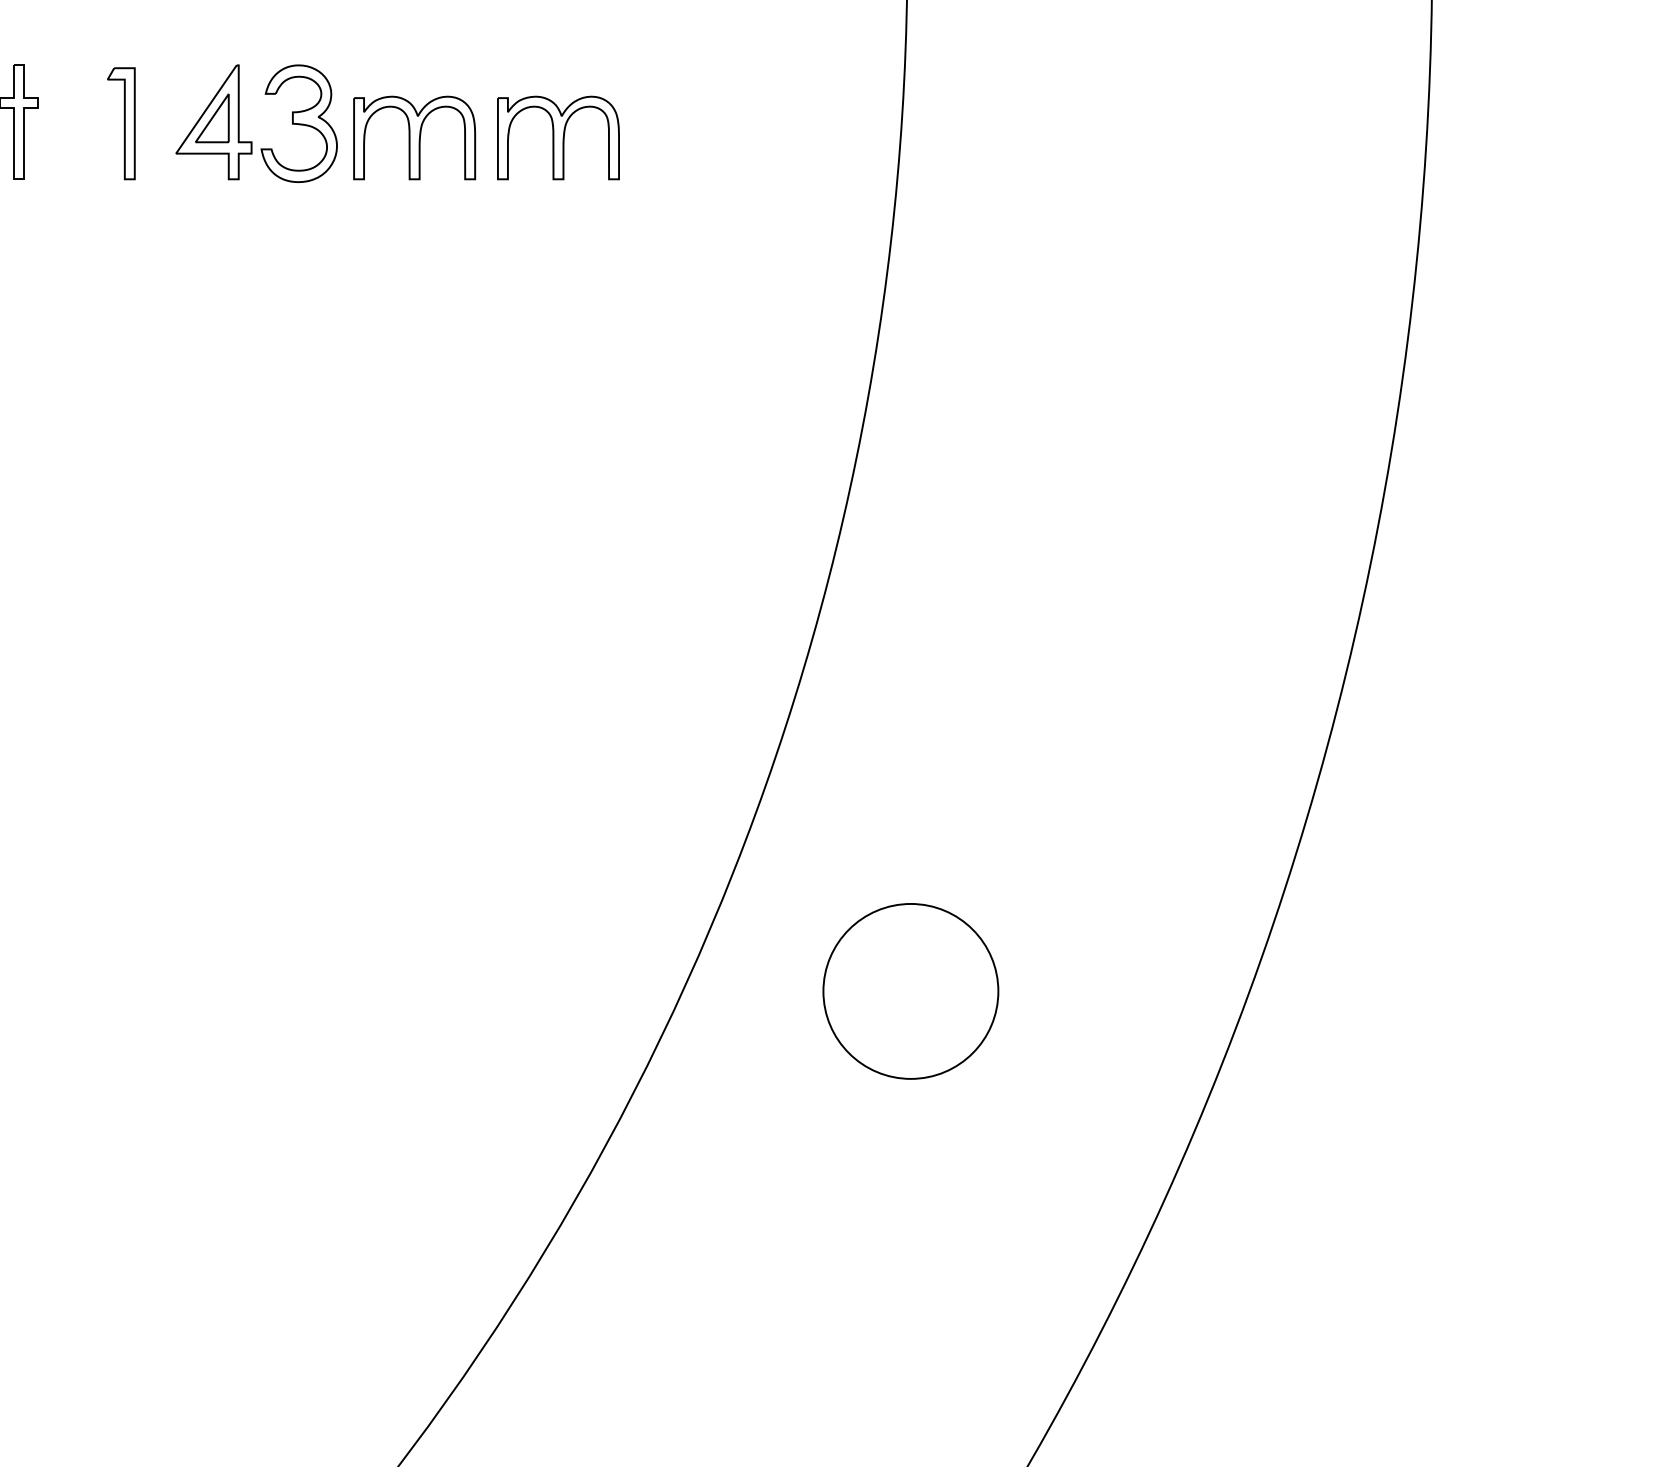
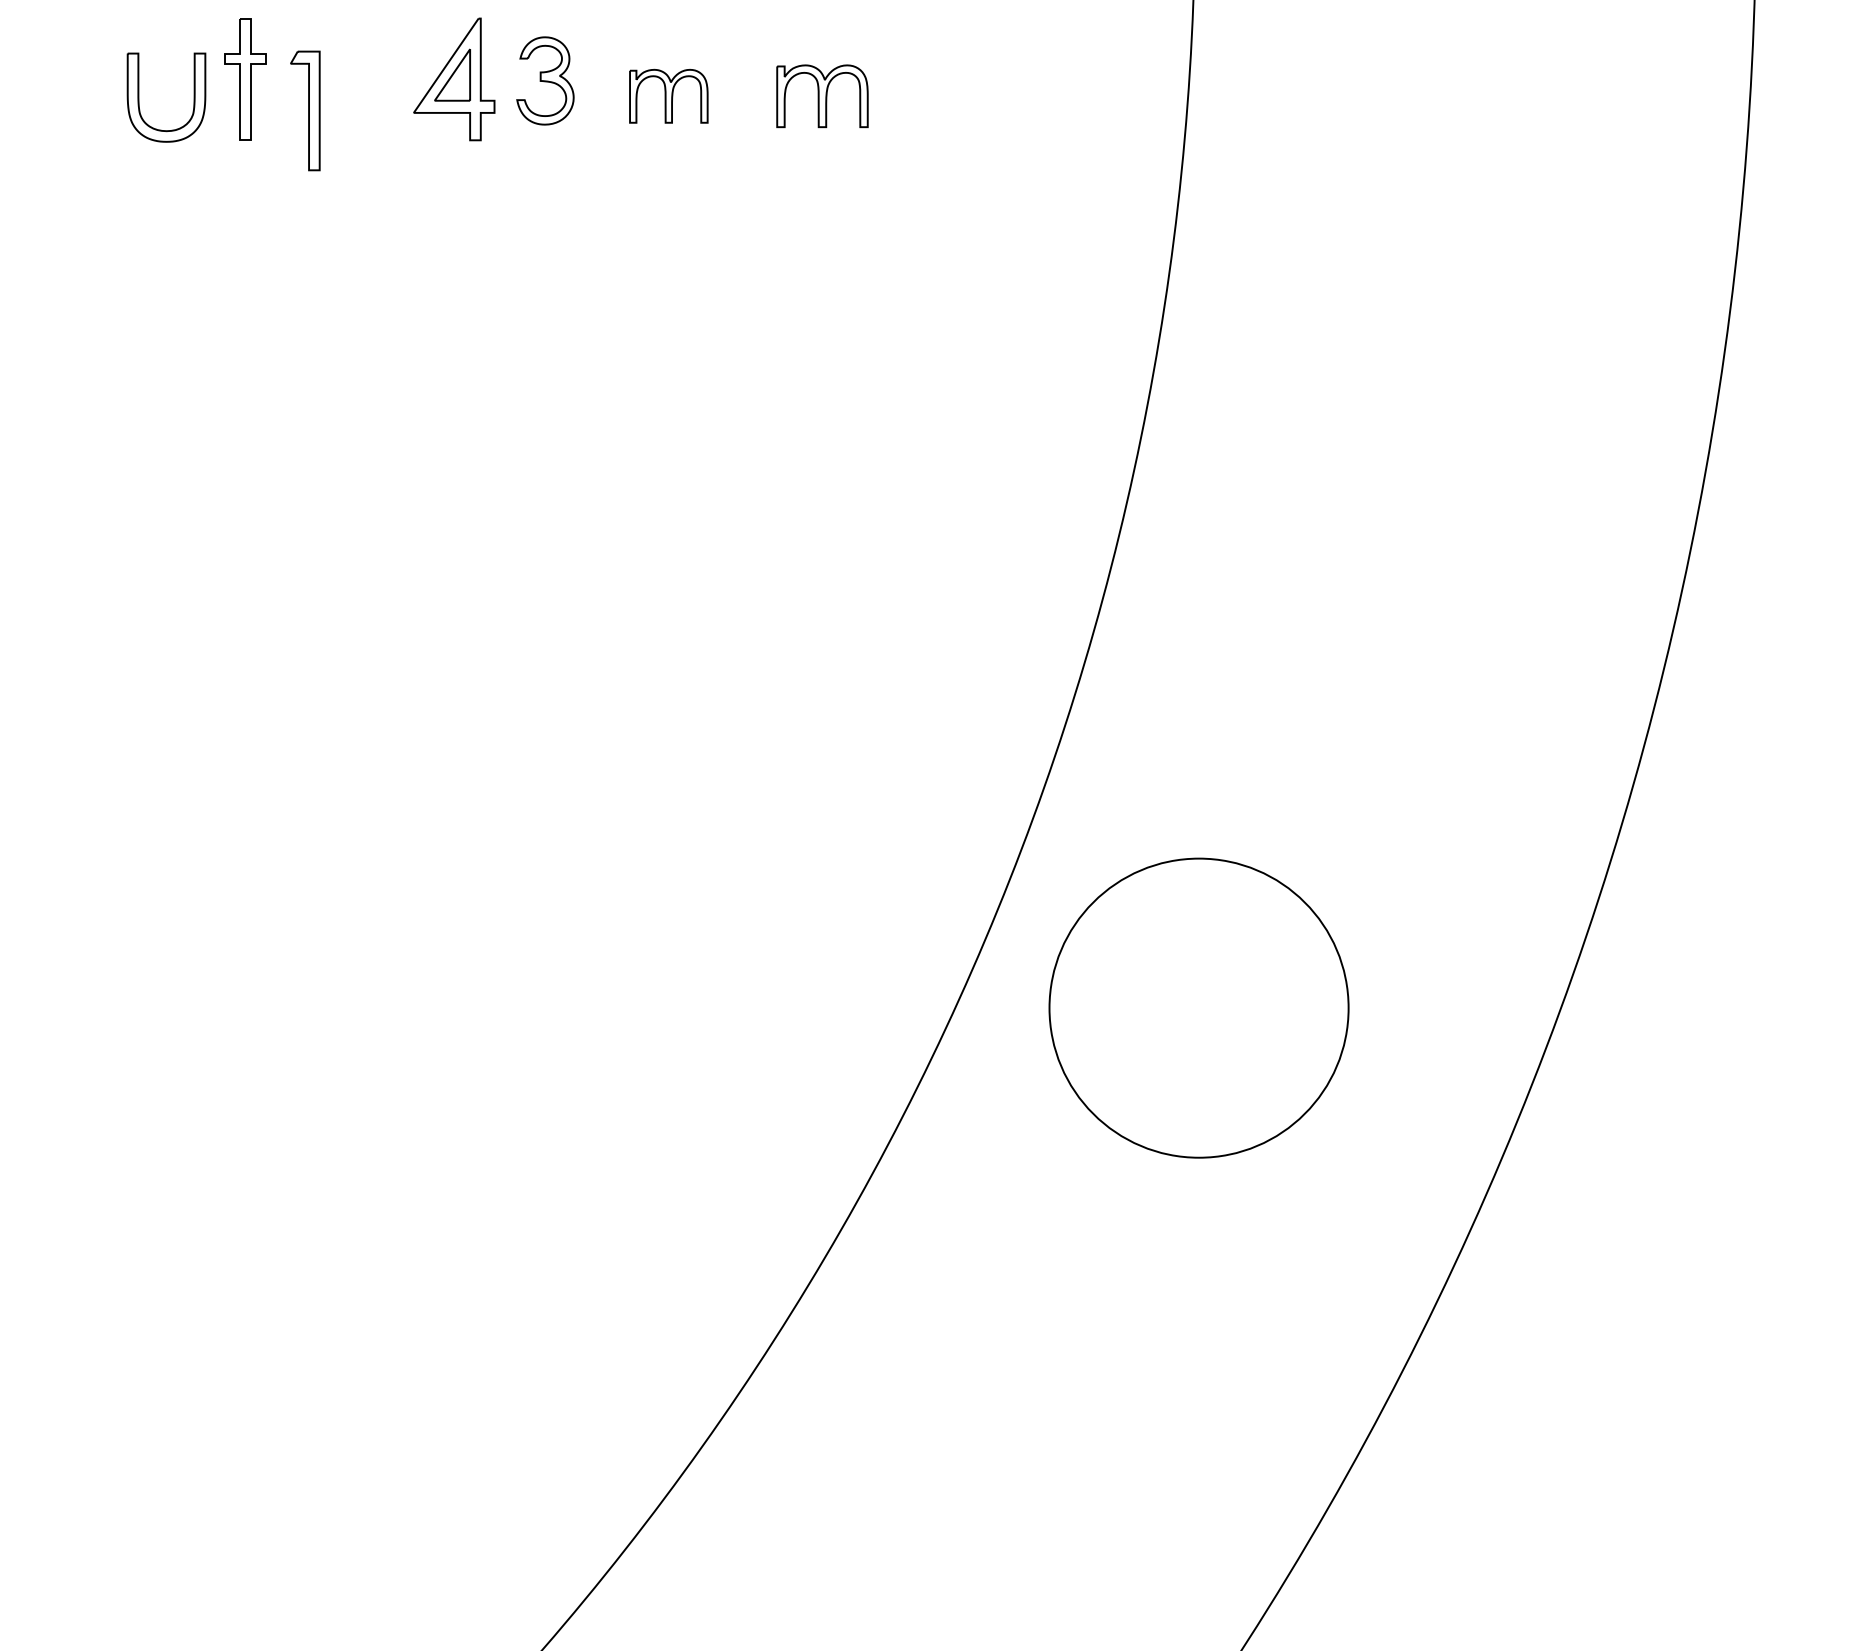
part: (121, 123) -> (305, 110), moved
part: (299, 123) -> (545, 80), size x0.7
part: (414, 138) -> (668, 96), size x0.6
part: (558, 138) -> (822, 96), size x0.7
circle: (910, 990) -> (1198, 1007), size x1.6

